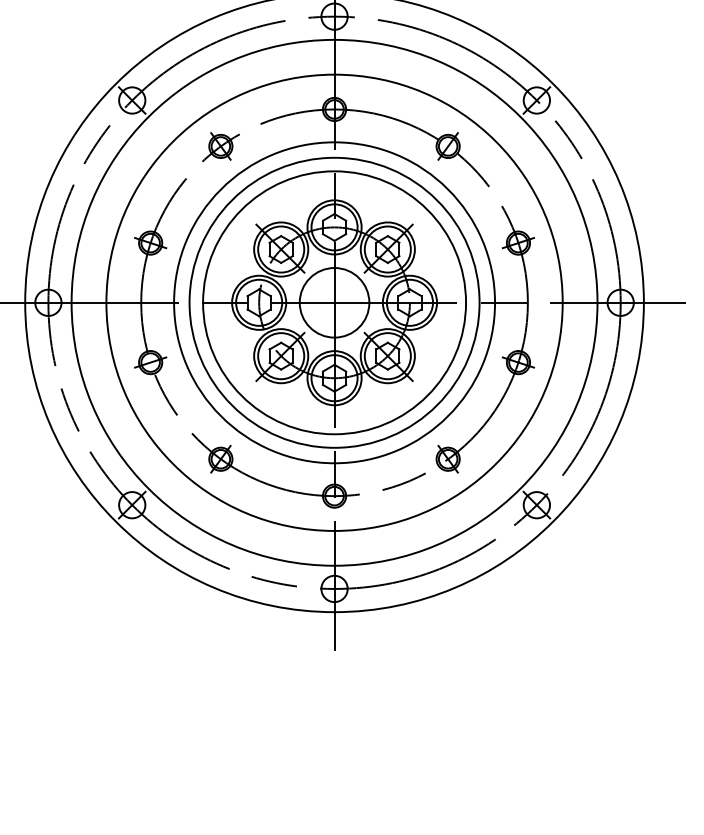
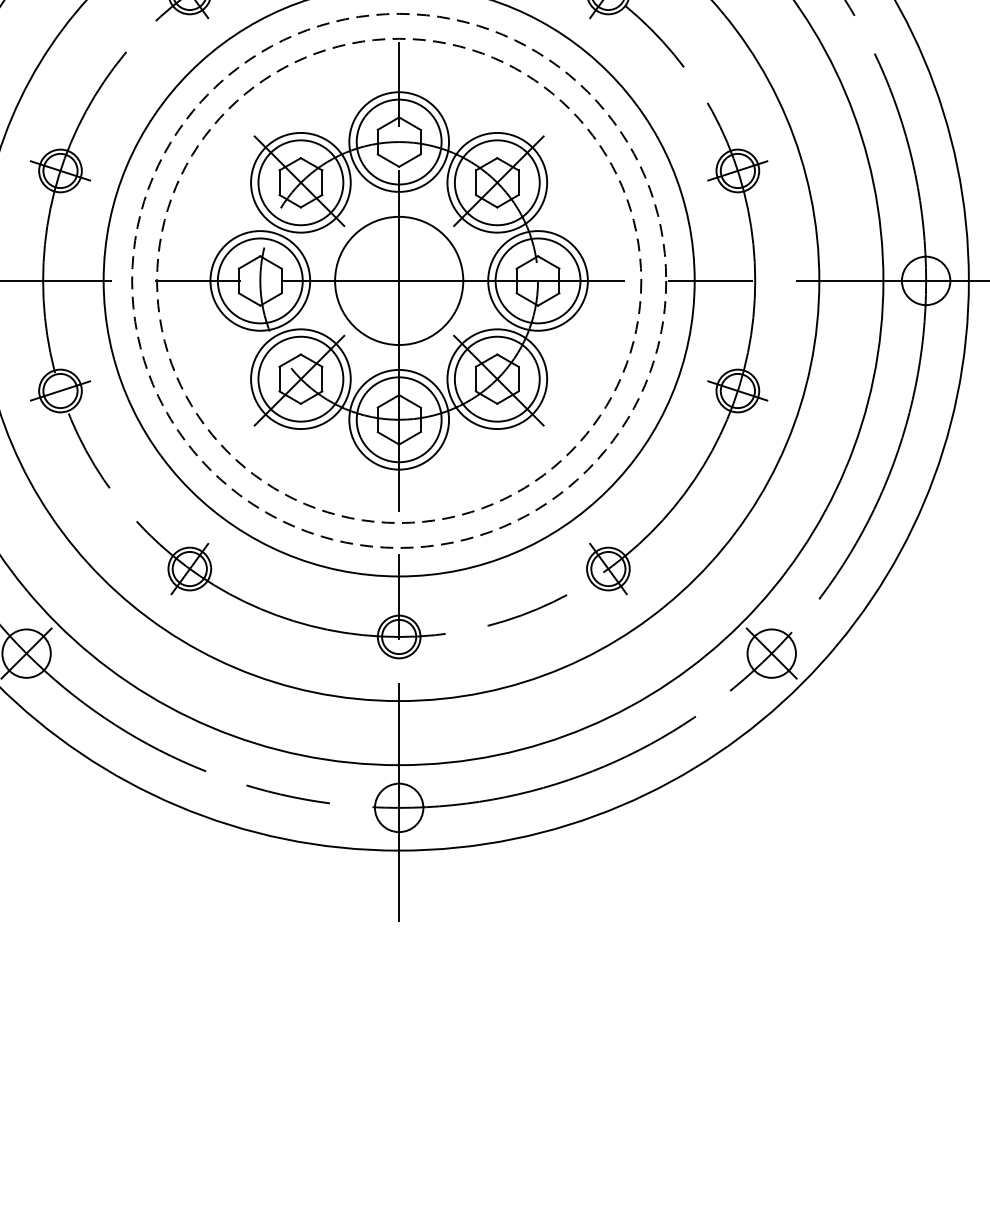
circle: (334, 302) -> (399, 280), solid -> dashed
circle: (334, 302) -> (399, 280), solid -> dashed

